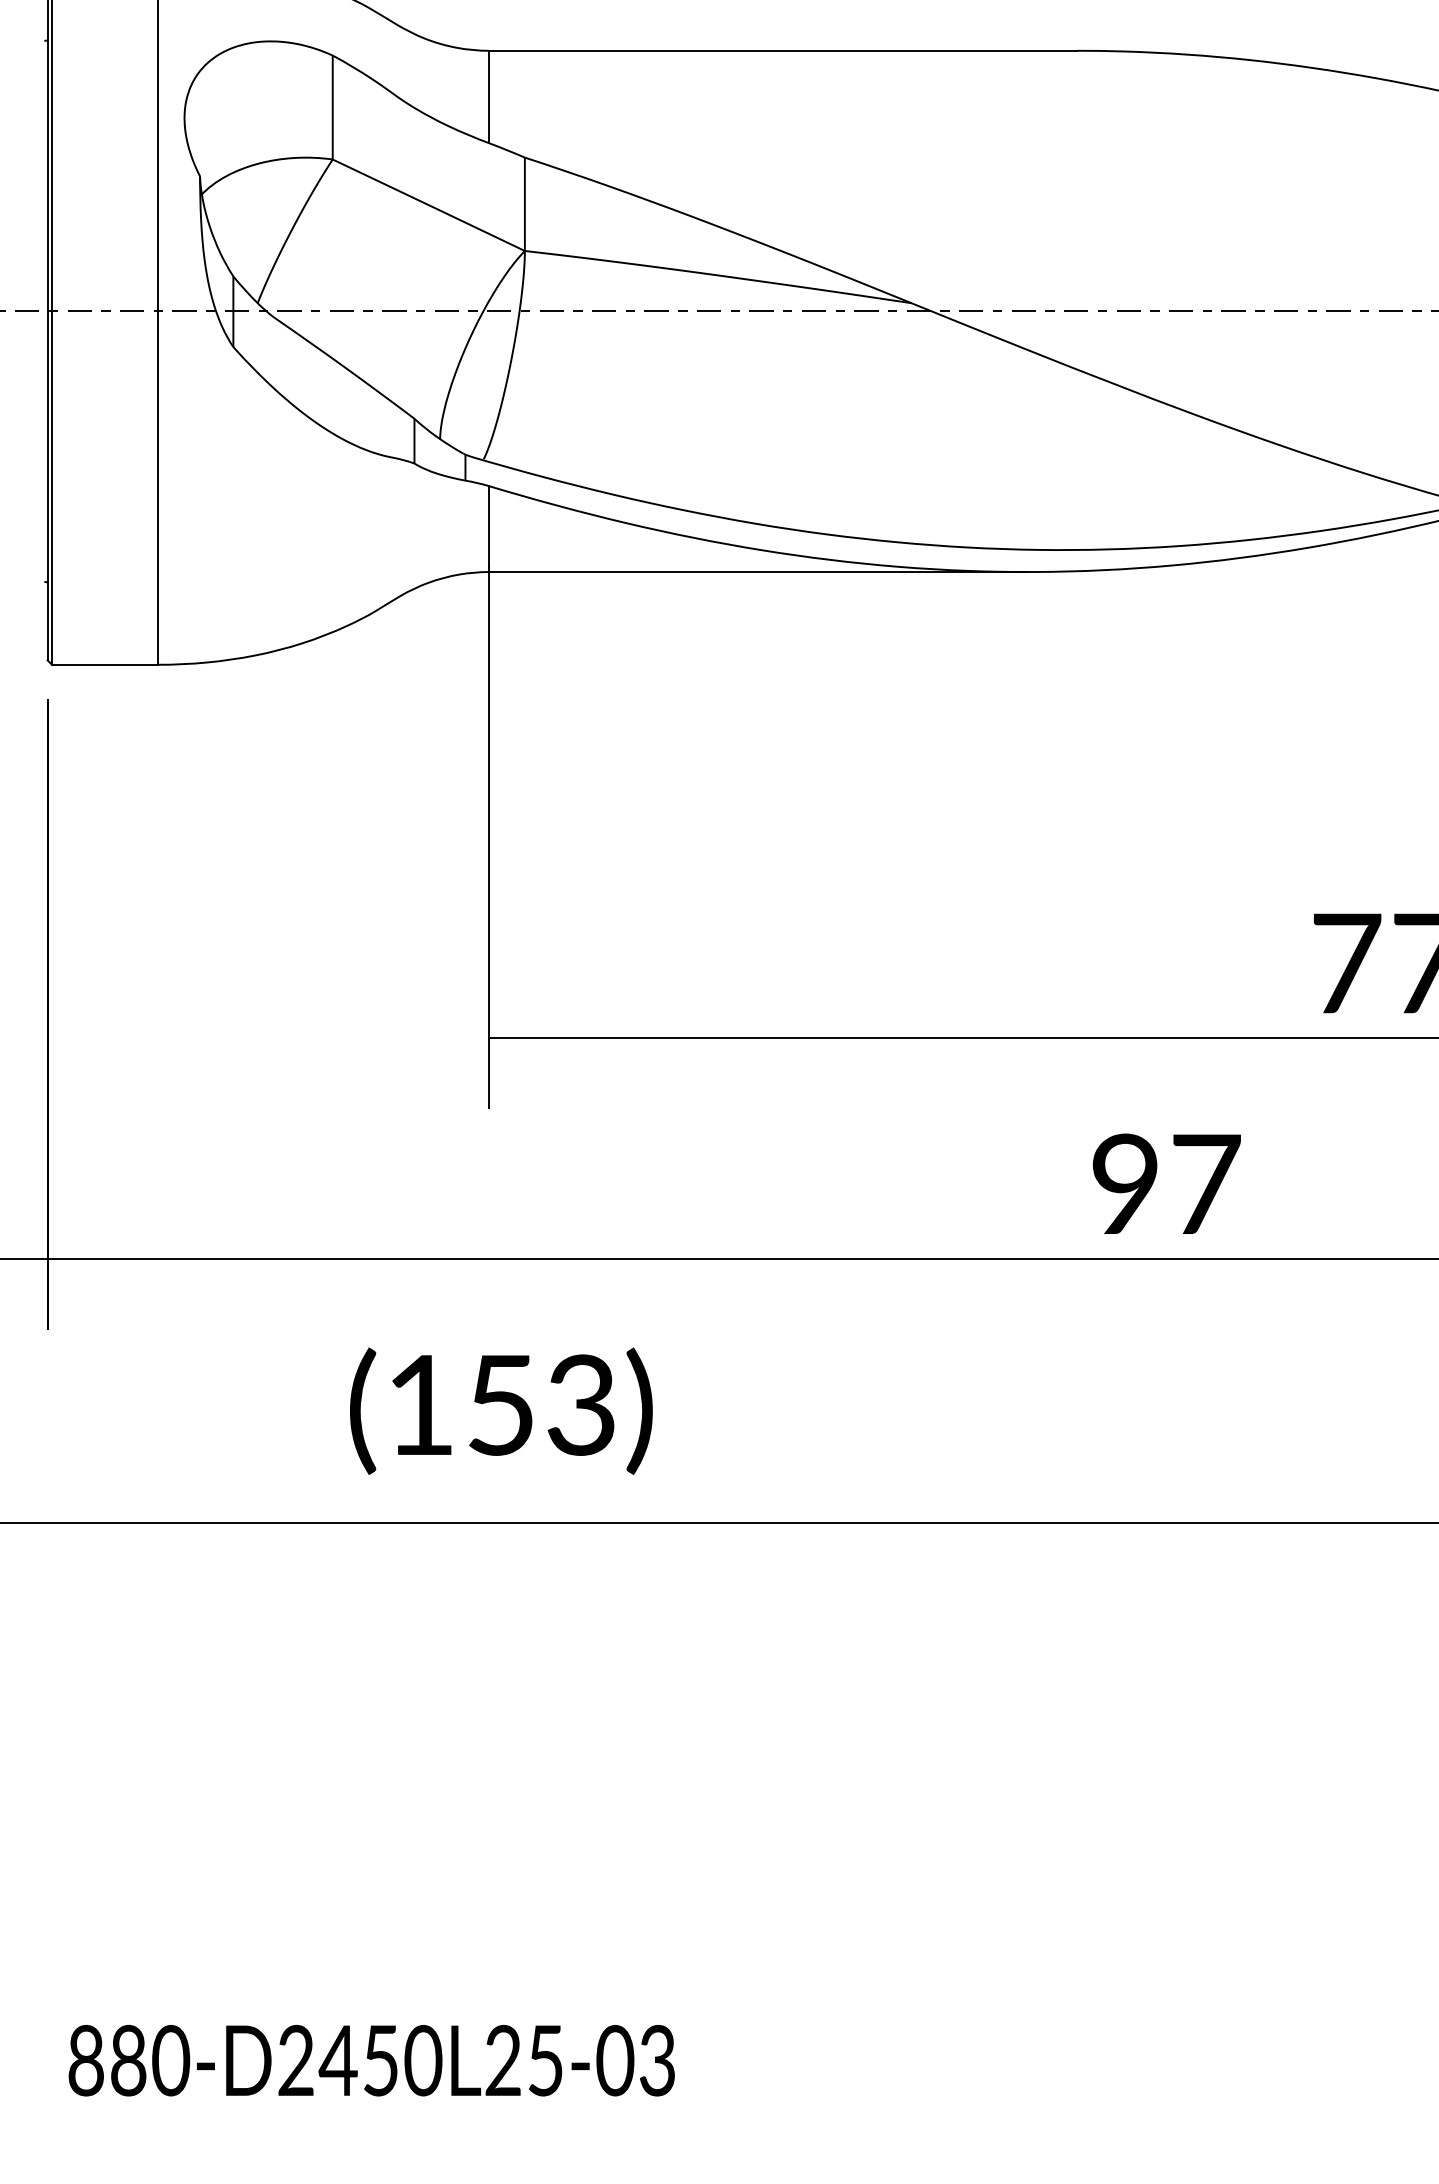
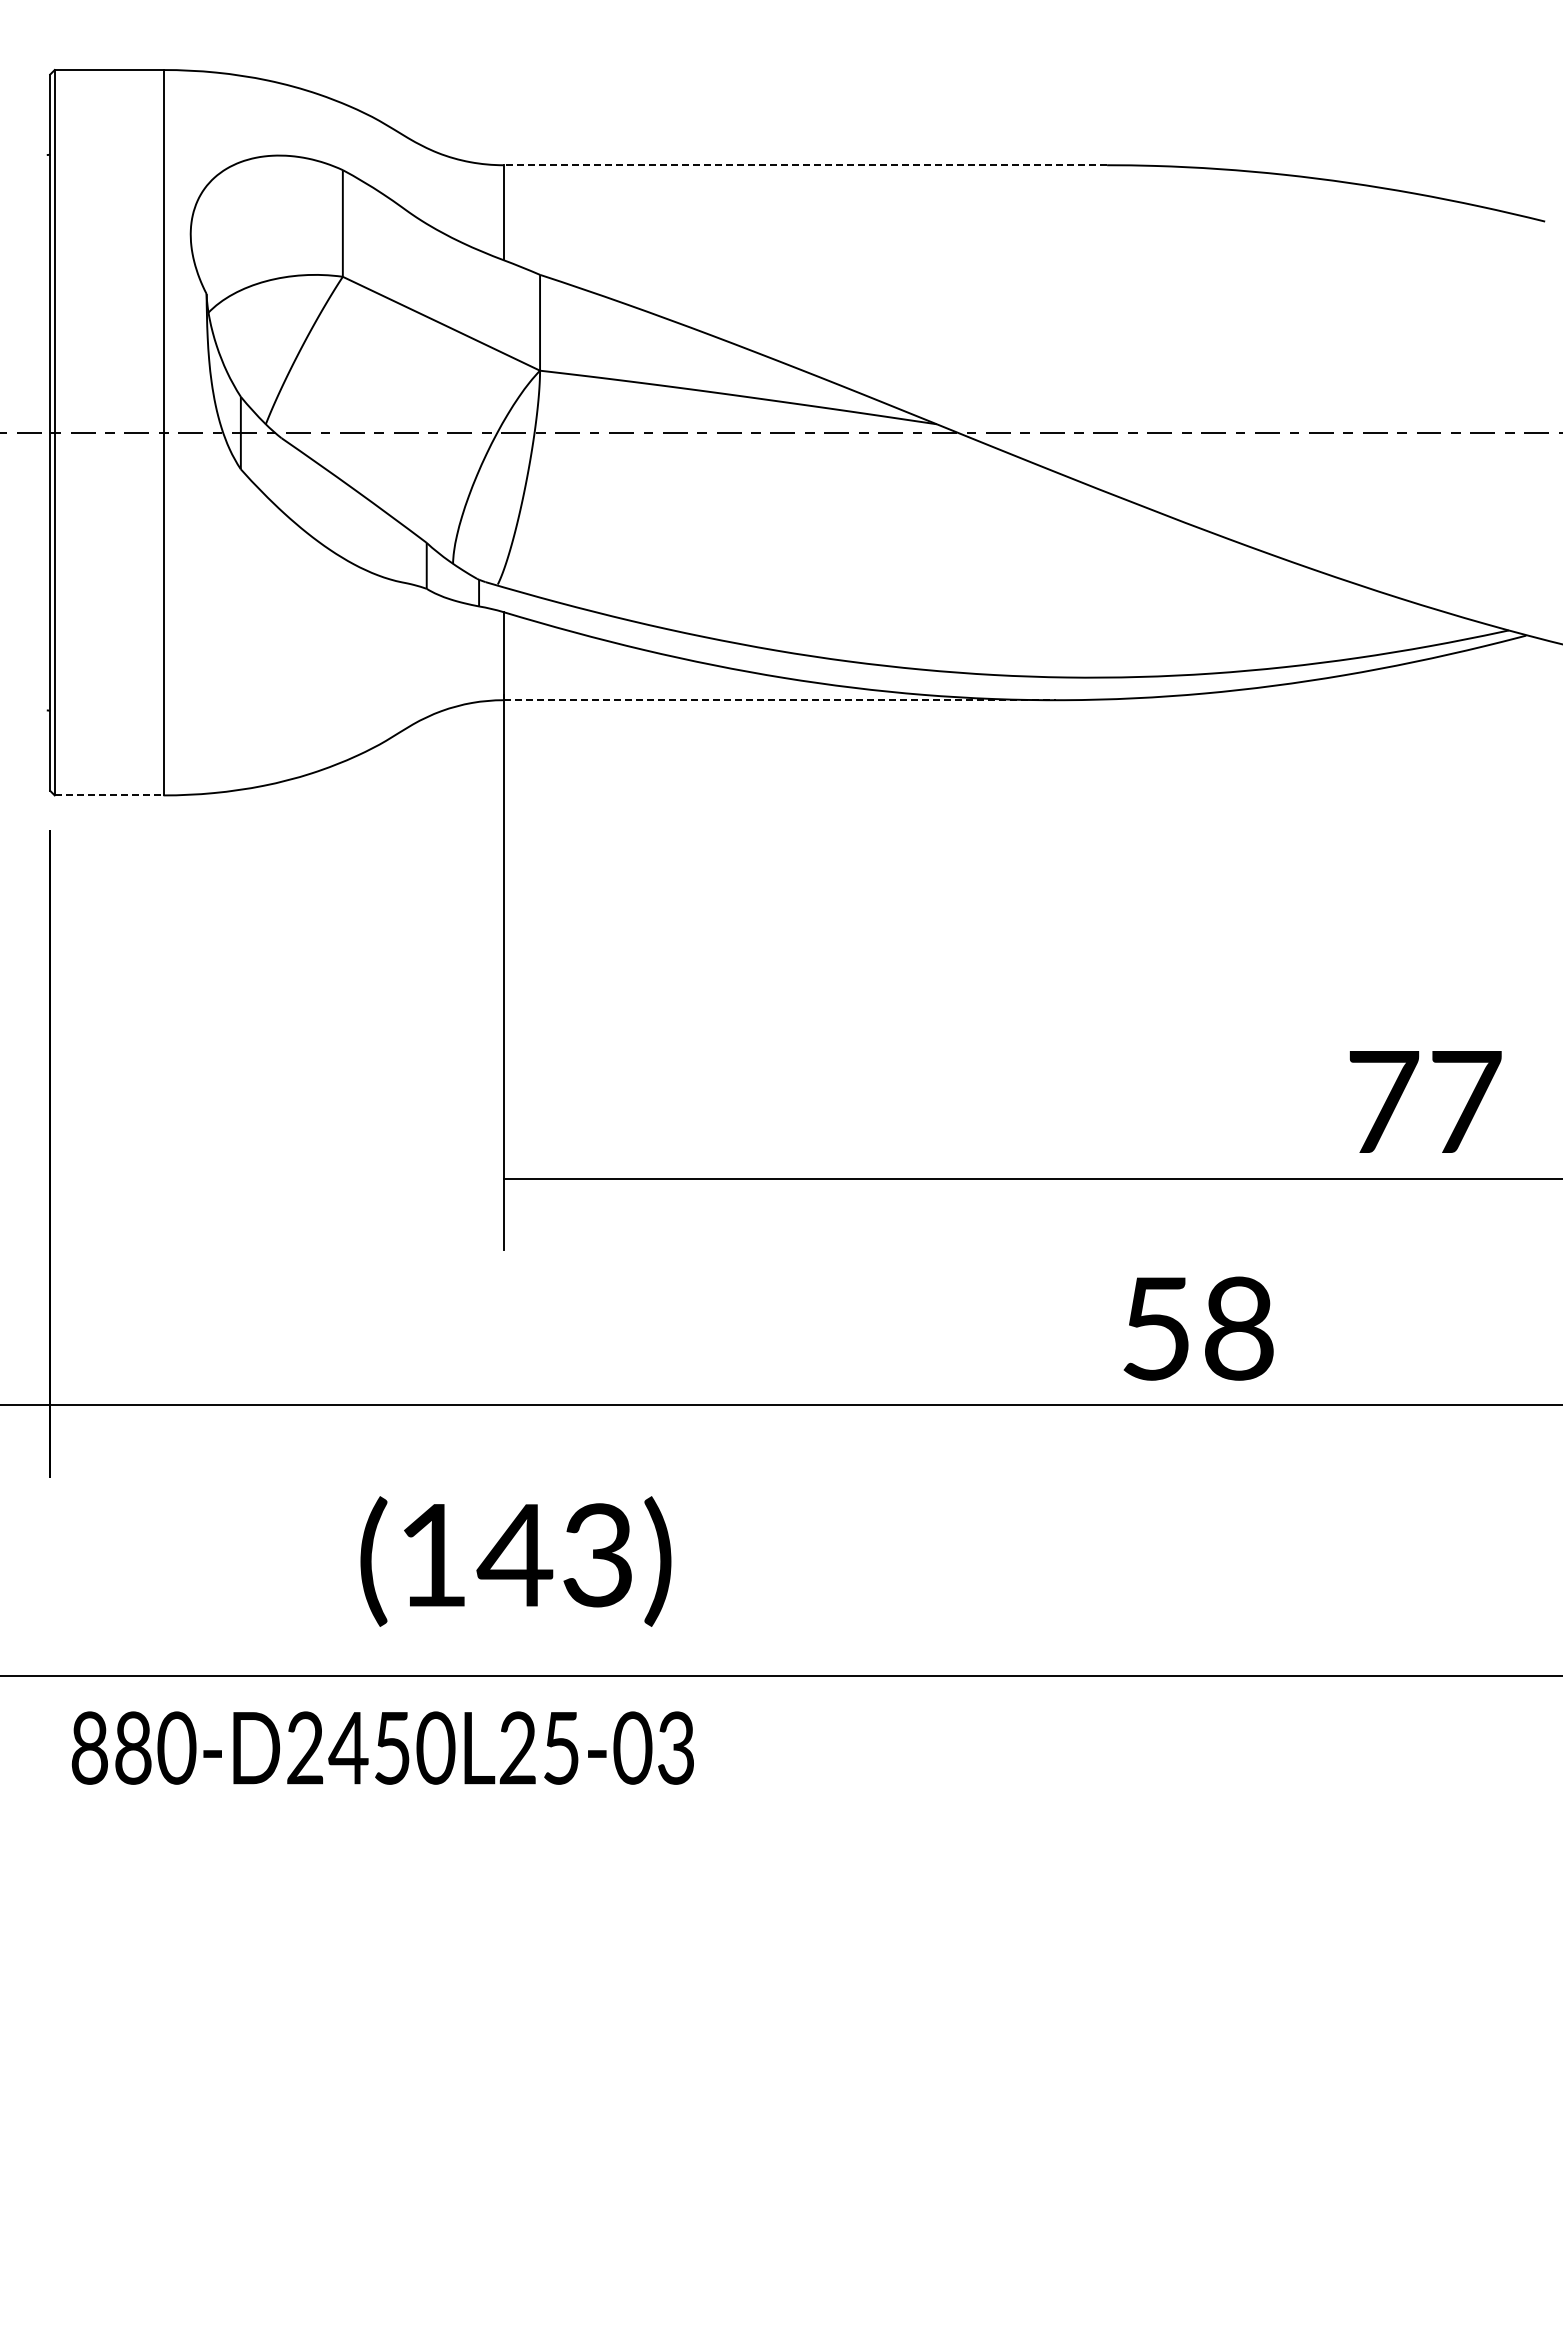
line: (783, 51) -> (805, 165), solid -> dashed
line: (759, 572) -> (780, 700), solid -> dashed
line: (105, 664) -> (109, 795), solid -> dashed
text: (1166, 1184) -> (1198, 1328), 97 -> 58
text: (499, 1405) -> (514, 1555), (153) -> (143)
text: (371, 2060) -> (382, 1747), moved

